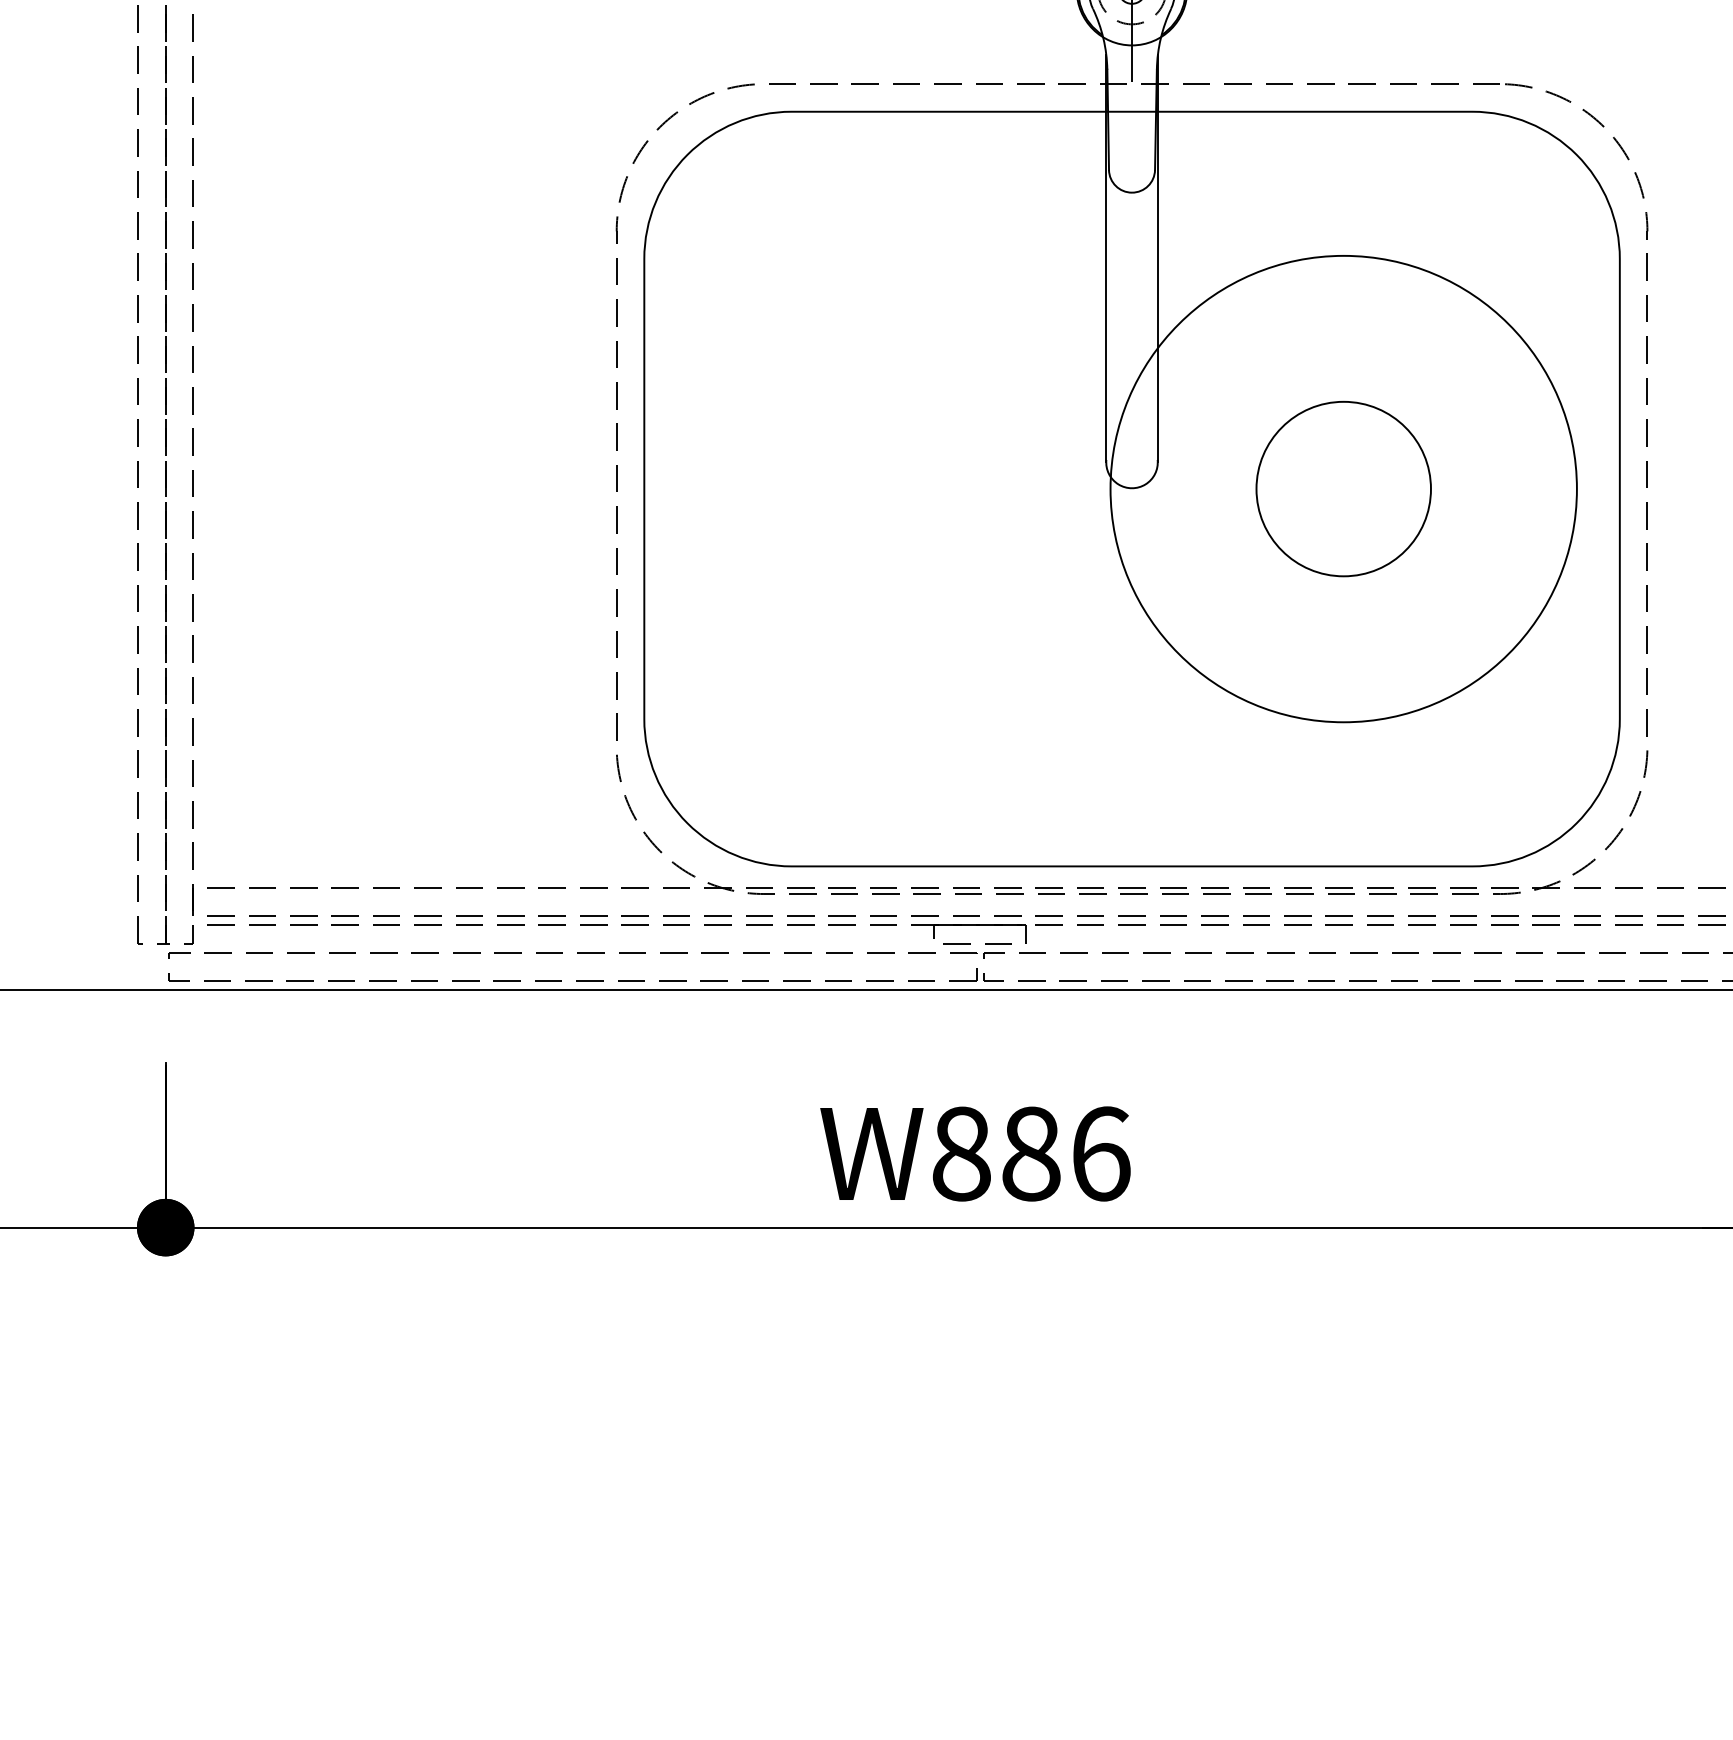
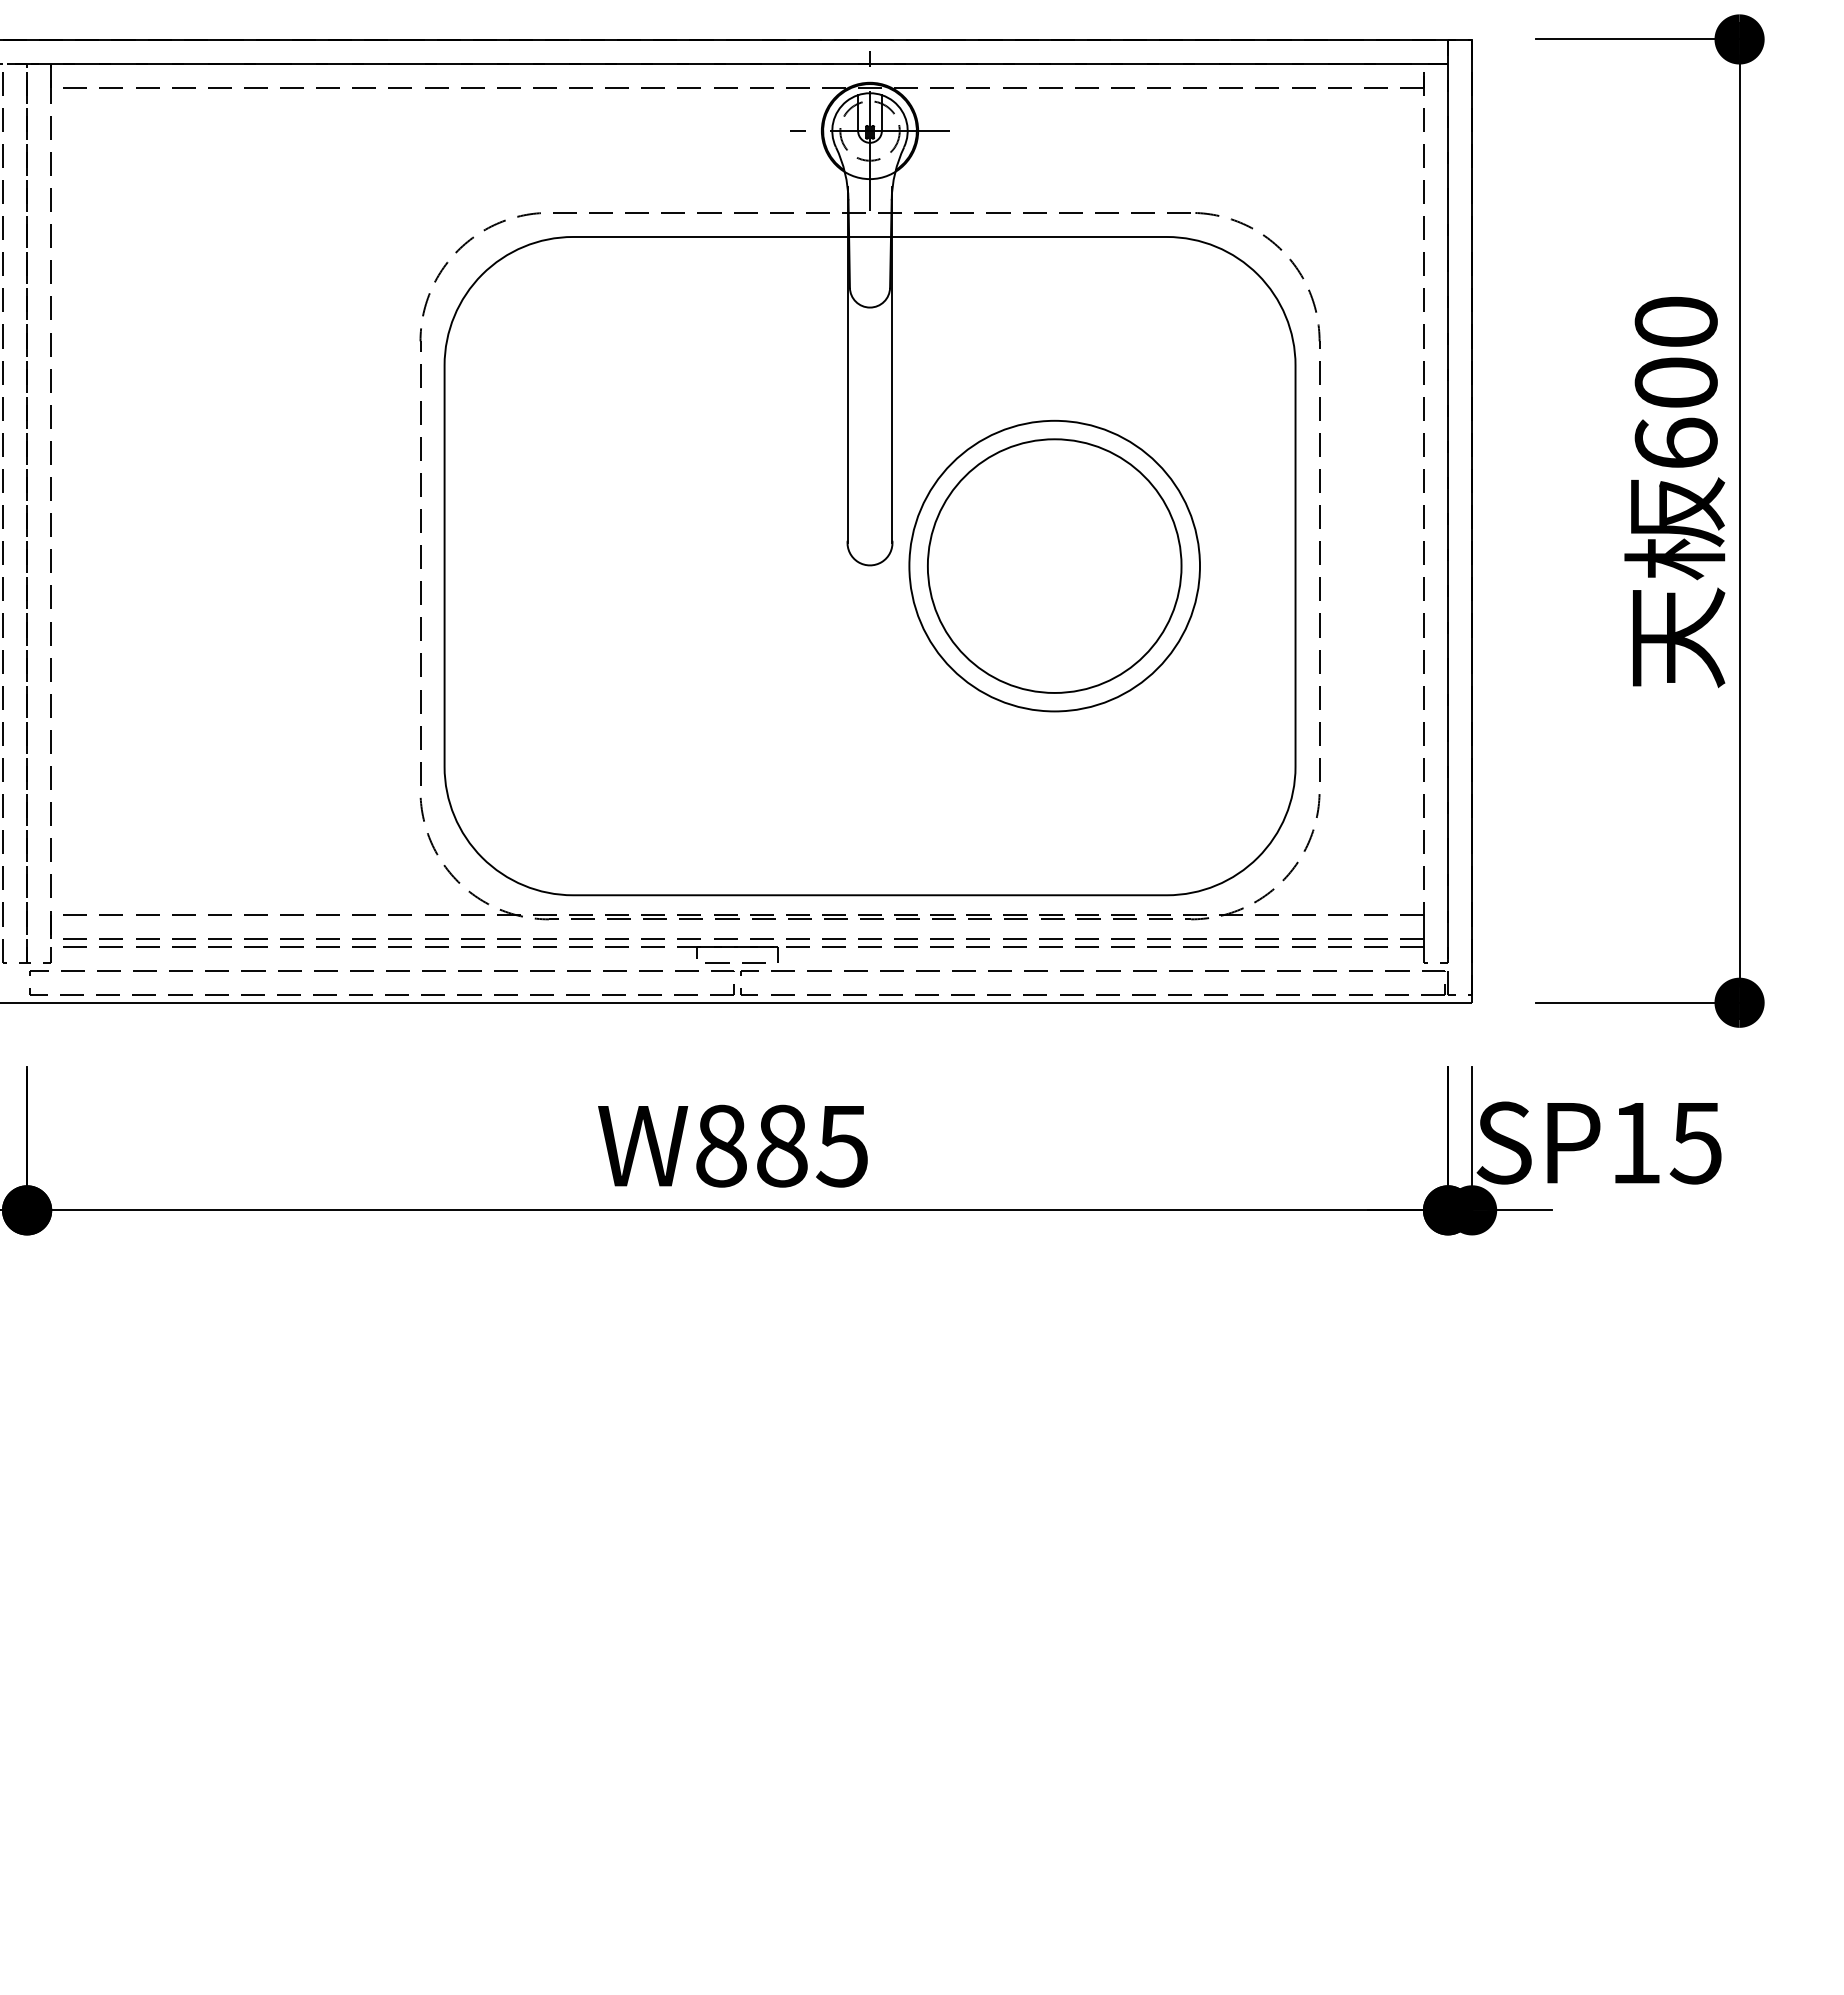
circle: (1343, 488) -> (1054, 565), size x0.71
circle: (1343, 488) -> (1054, 565), size x1.67
text: (1100, 1153) -> (842, 1145), W886 -> W885

